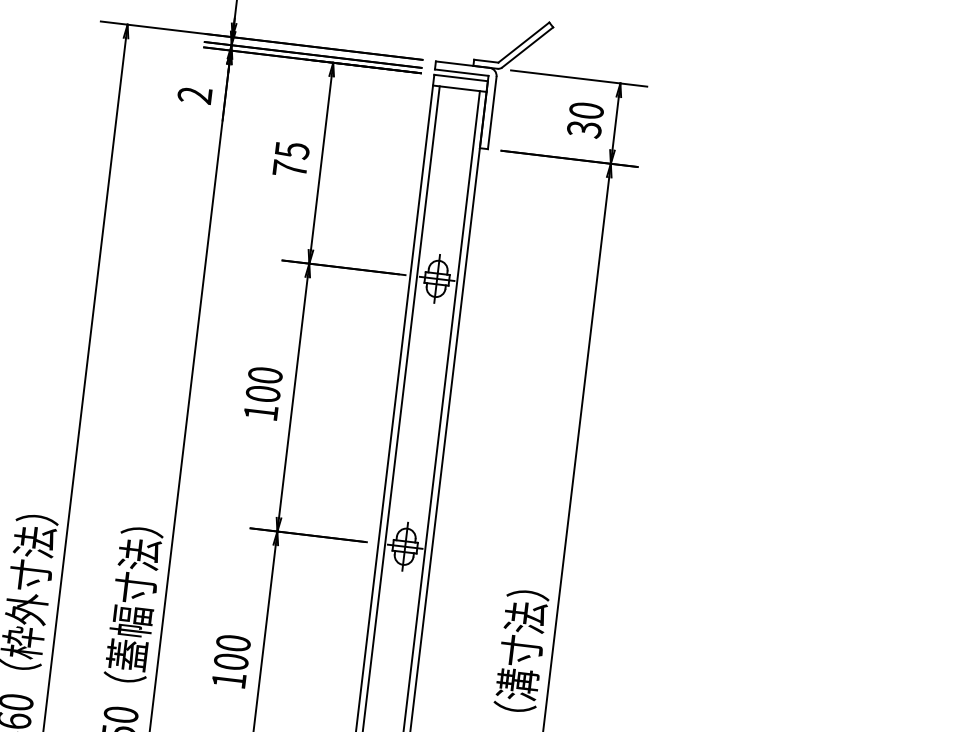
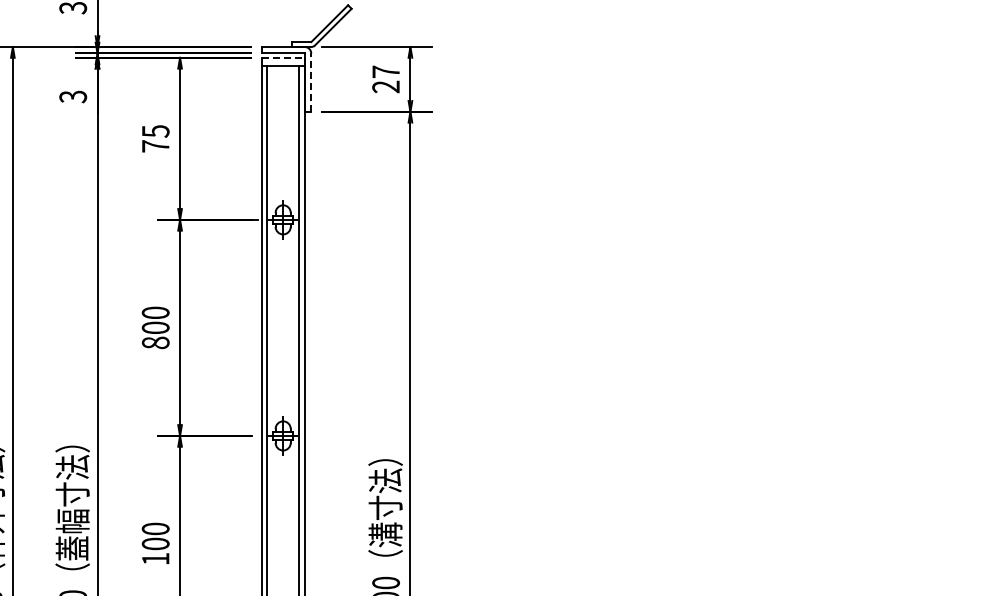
line: (461, 77) -> (283, 57), solid -> dashed
text: (195, 94) -> (73, 96), 2 -> 3
line: (492, 112) -> (311, 82), solid -> dashed
text: (585, 120) -> (386, 79), 30 -> 27
text: (260, 412) -> (155, 342), 100 -> 800

